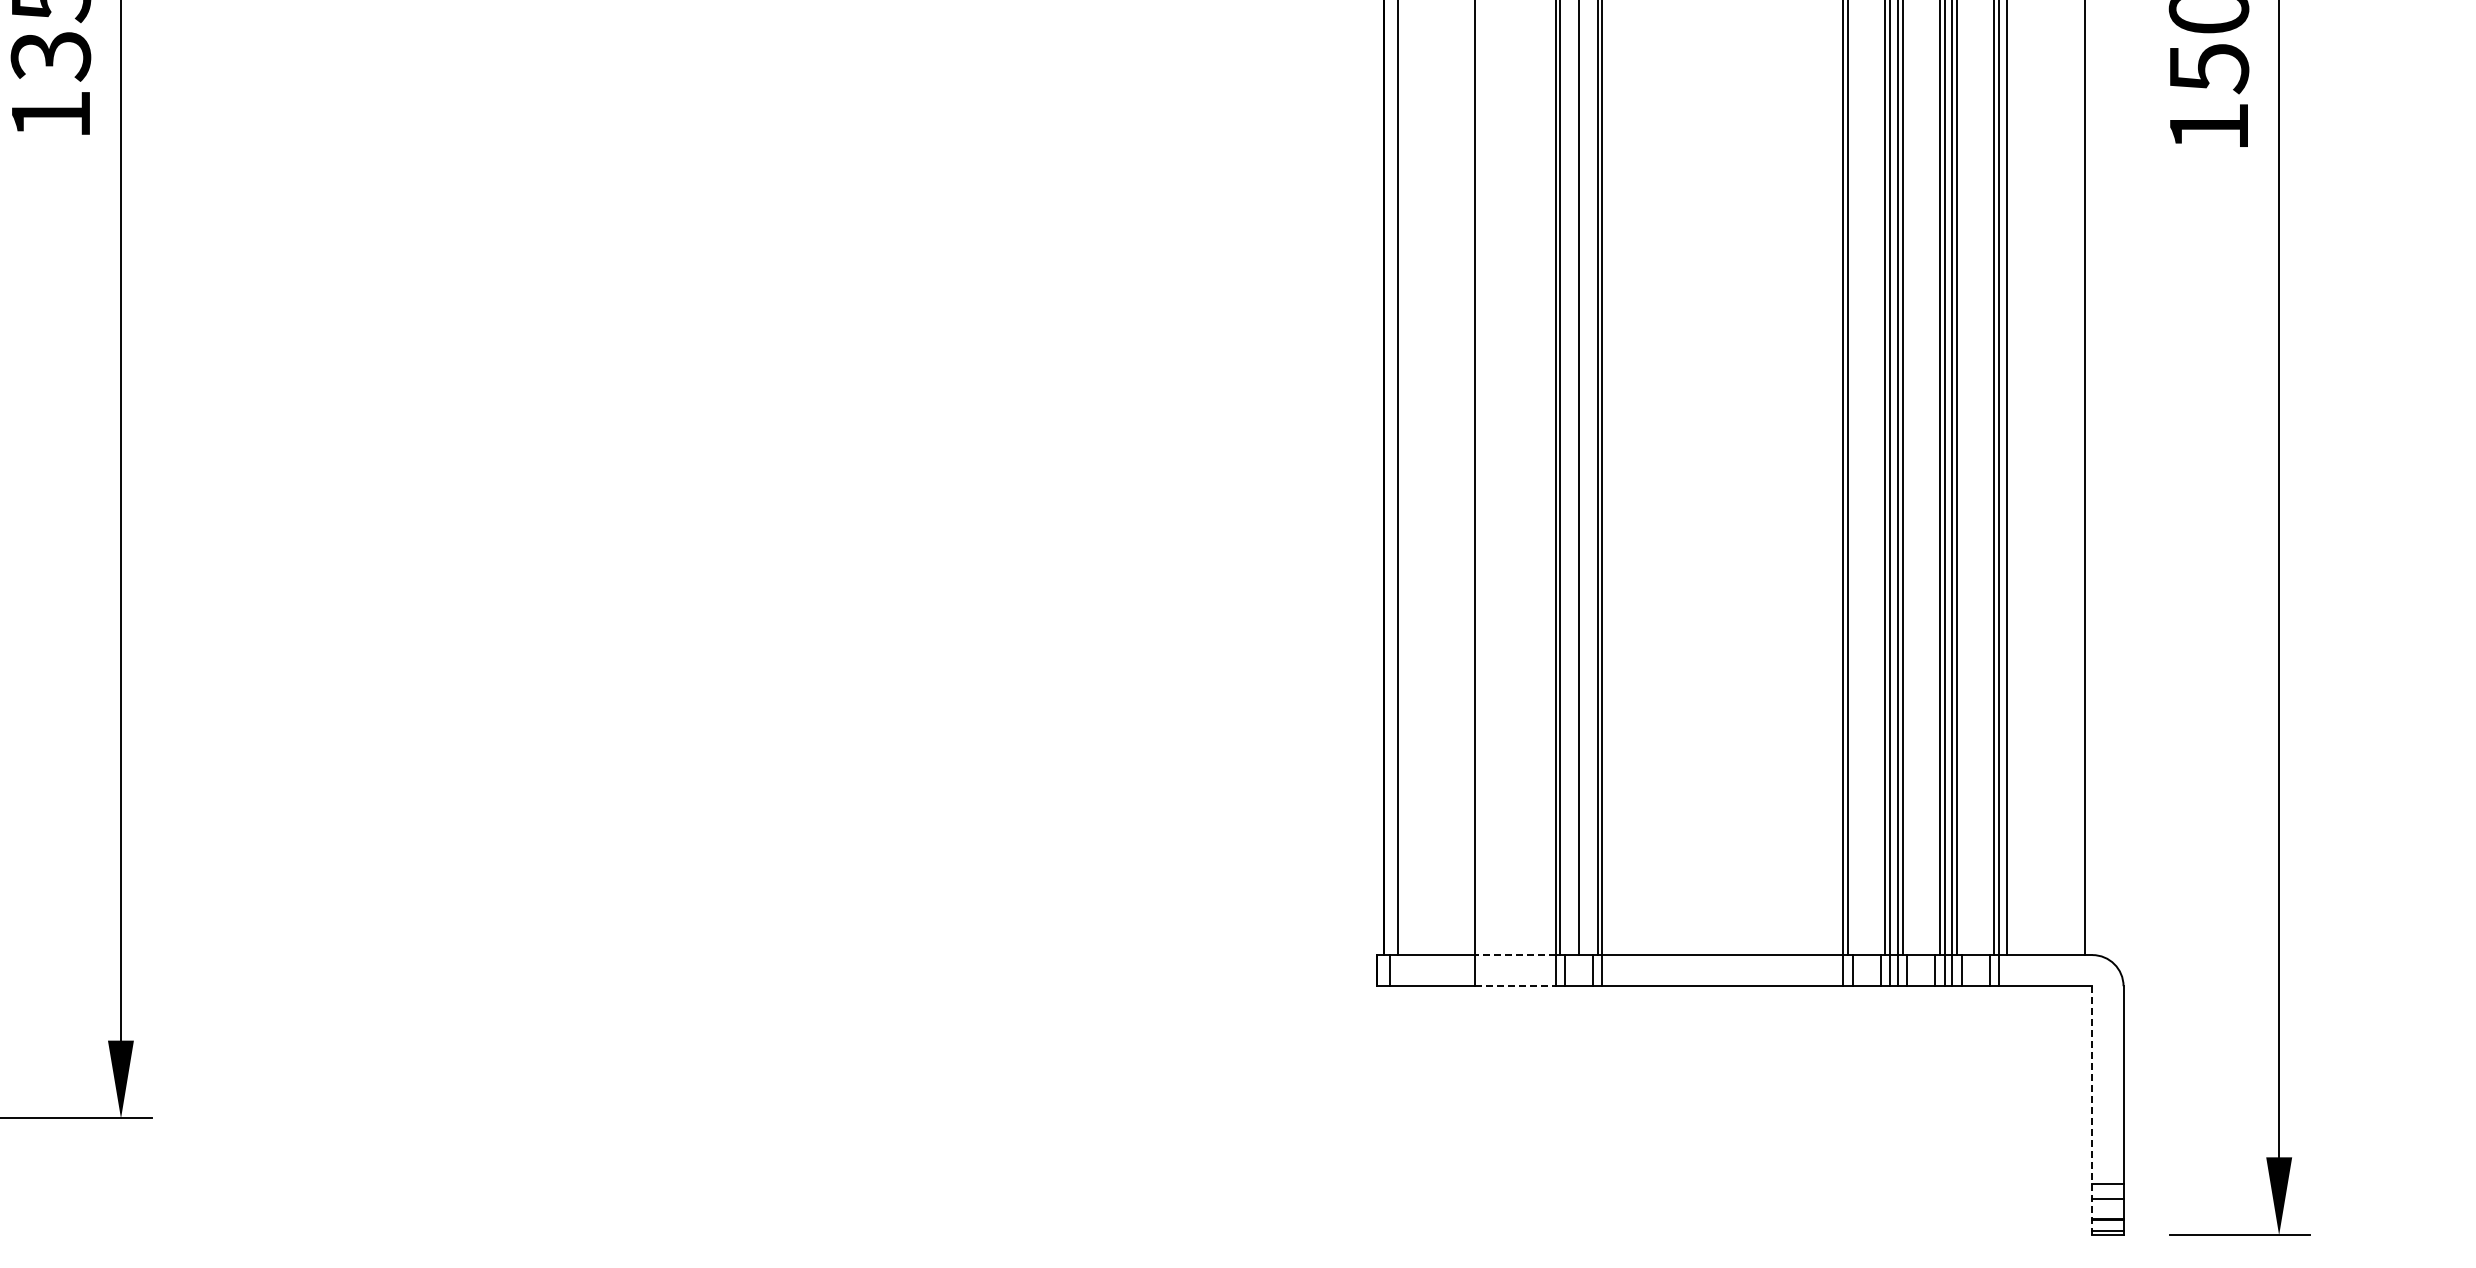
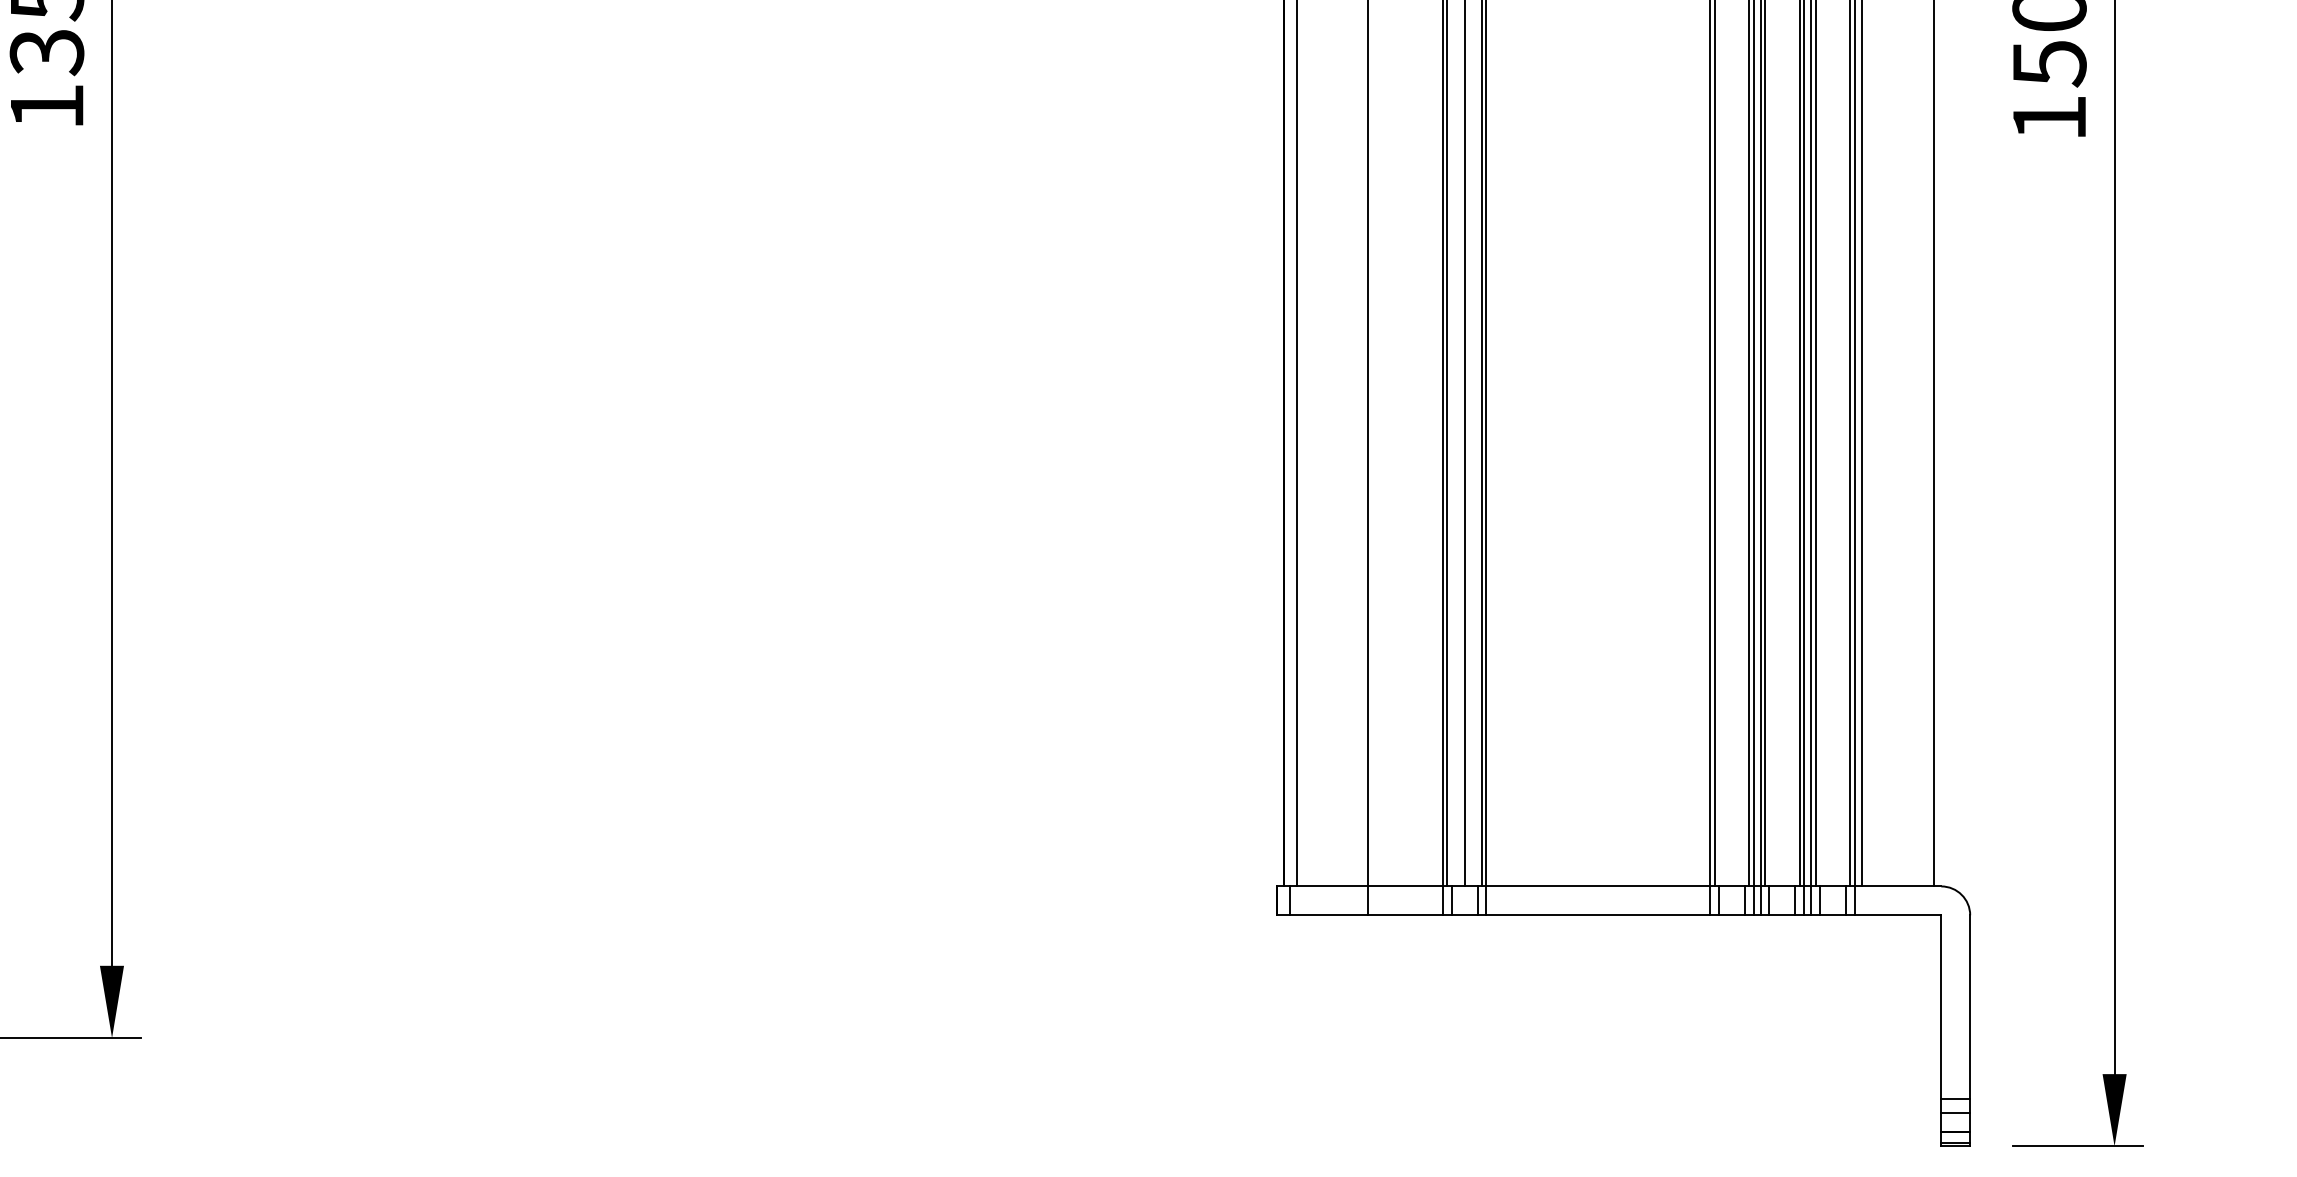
line: (1514, 955) -> (1405, 886), dashed -> solid
line: (1515, 986) -> (1405, 915), dashed -> solid
line: (2092, 1111) -> (1941, 1031), dashed -> solid

